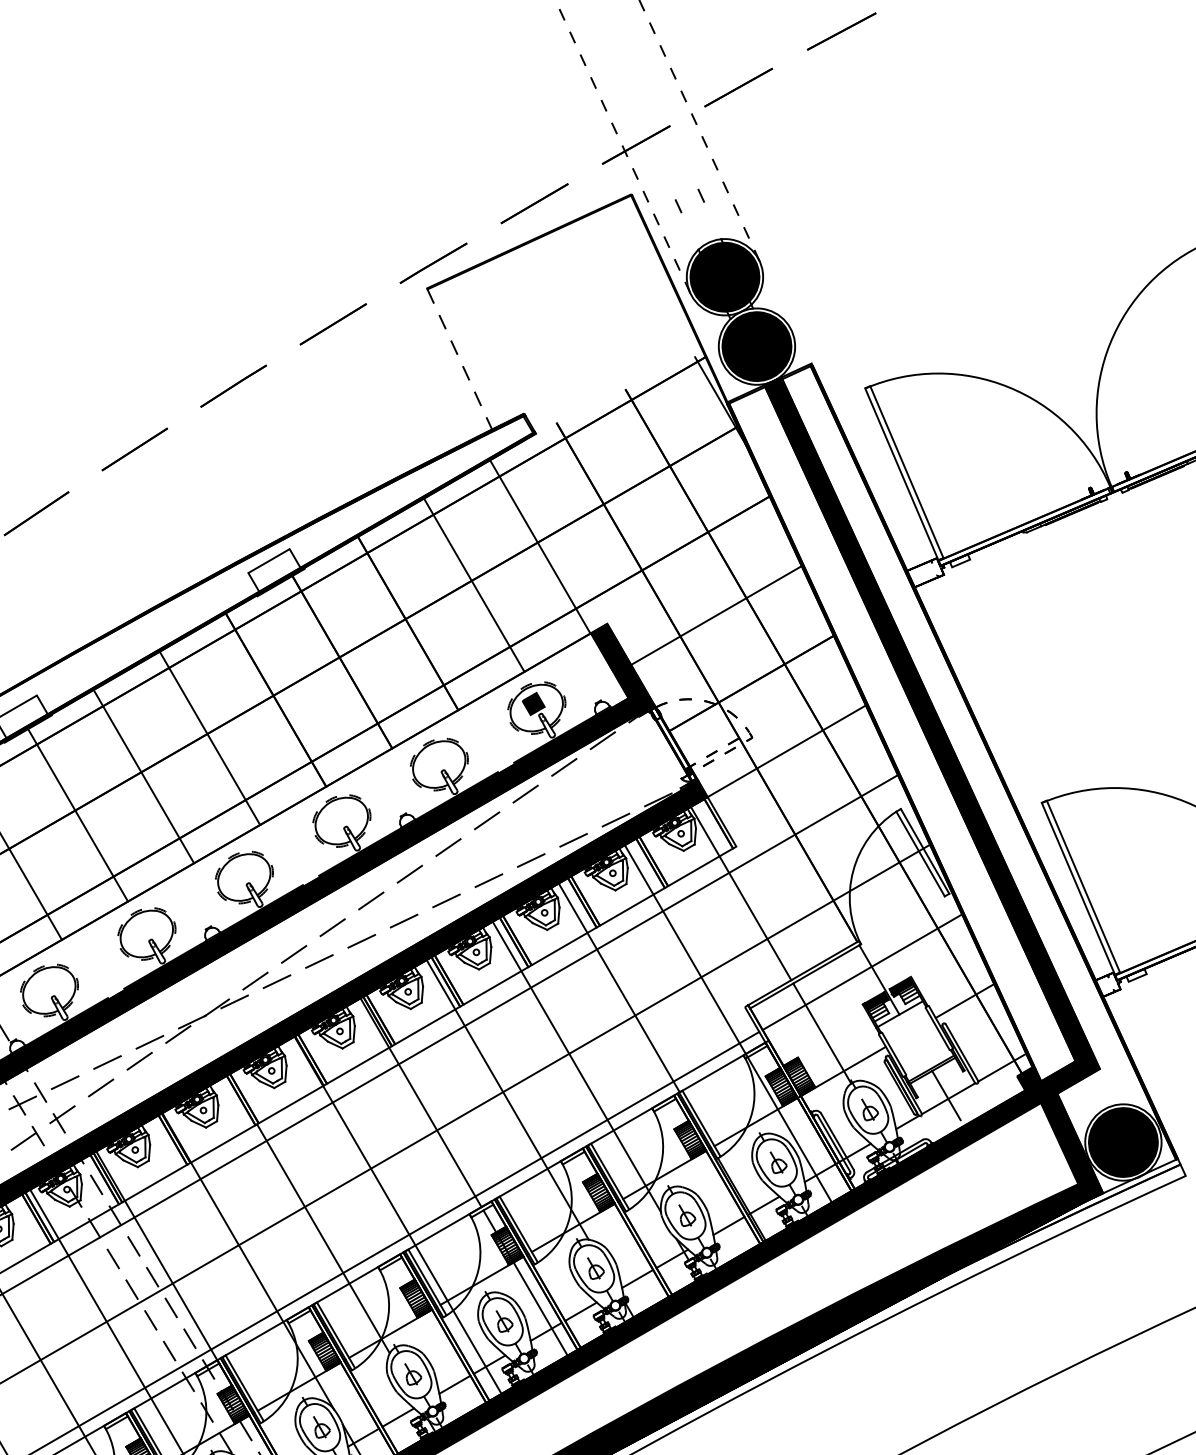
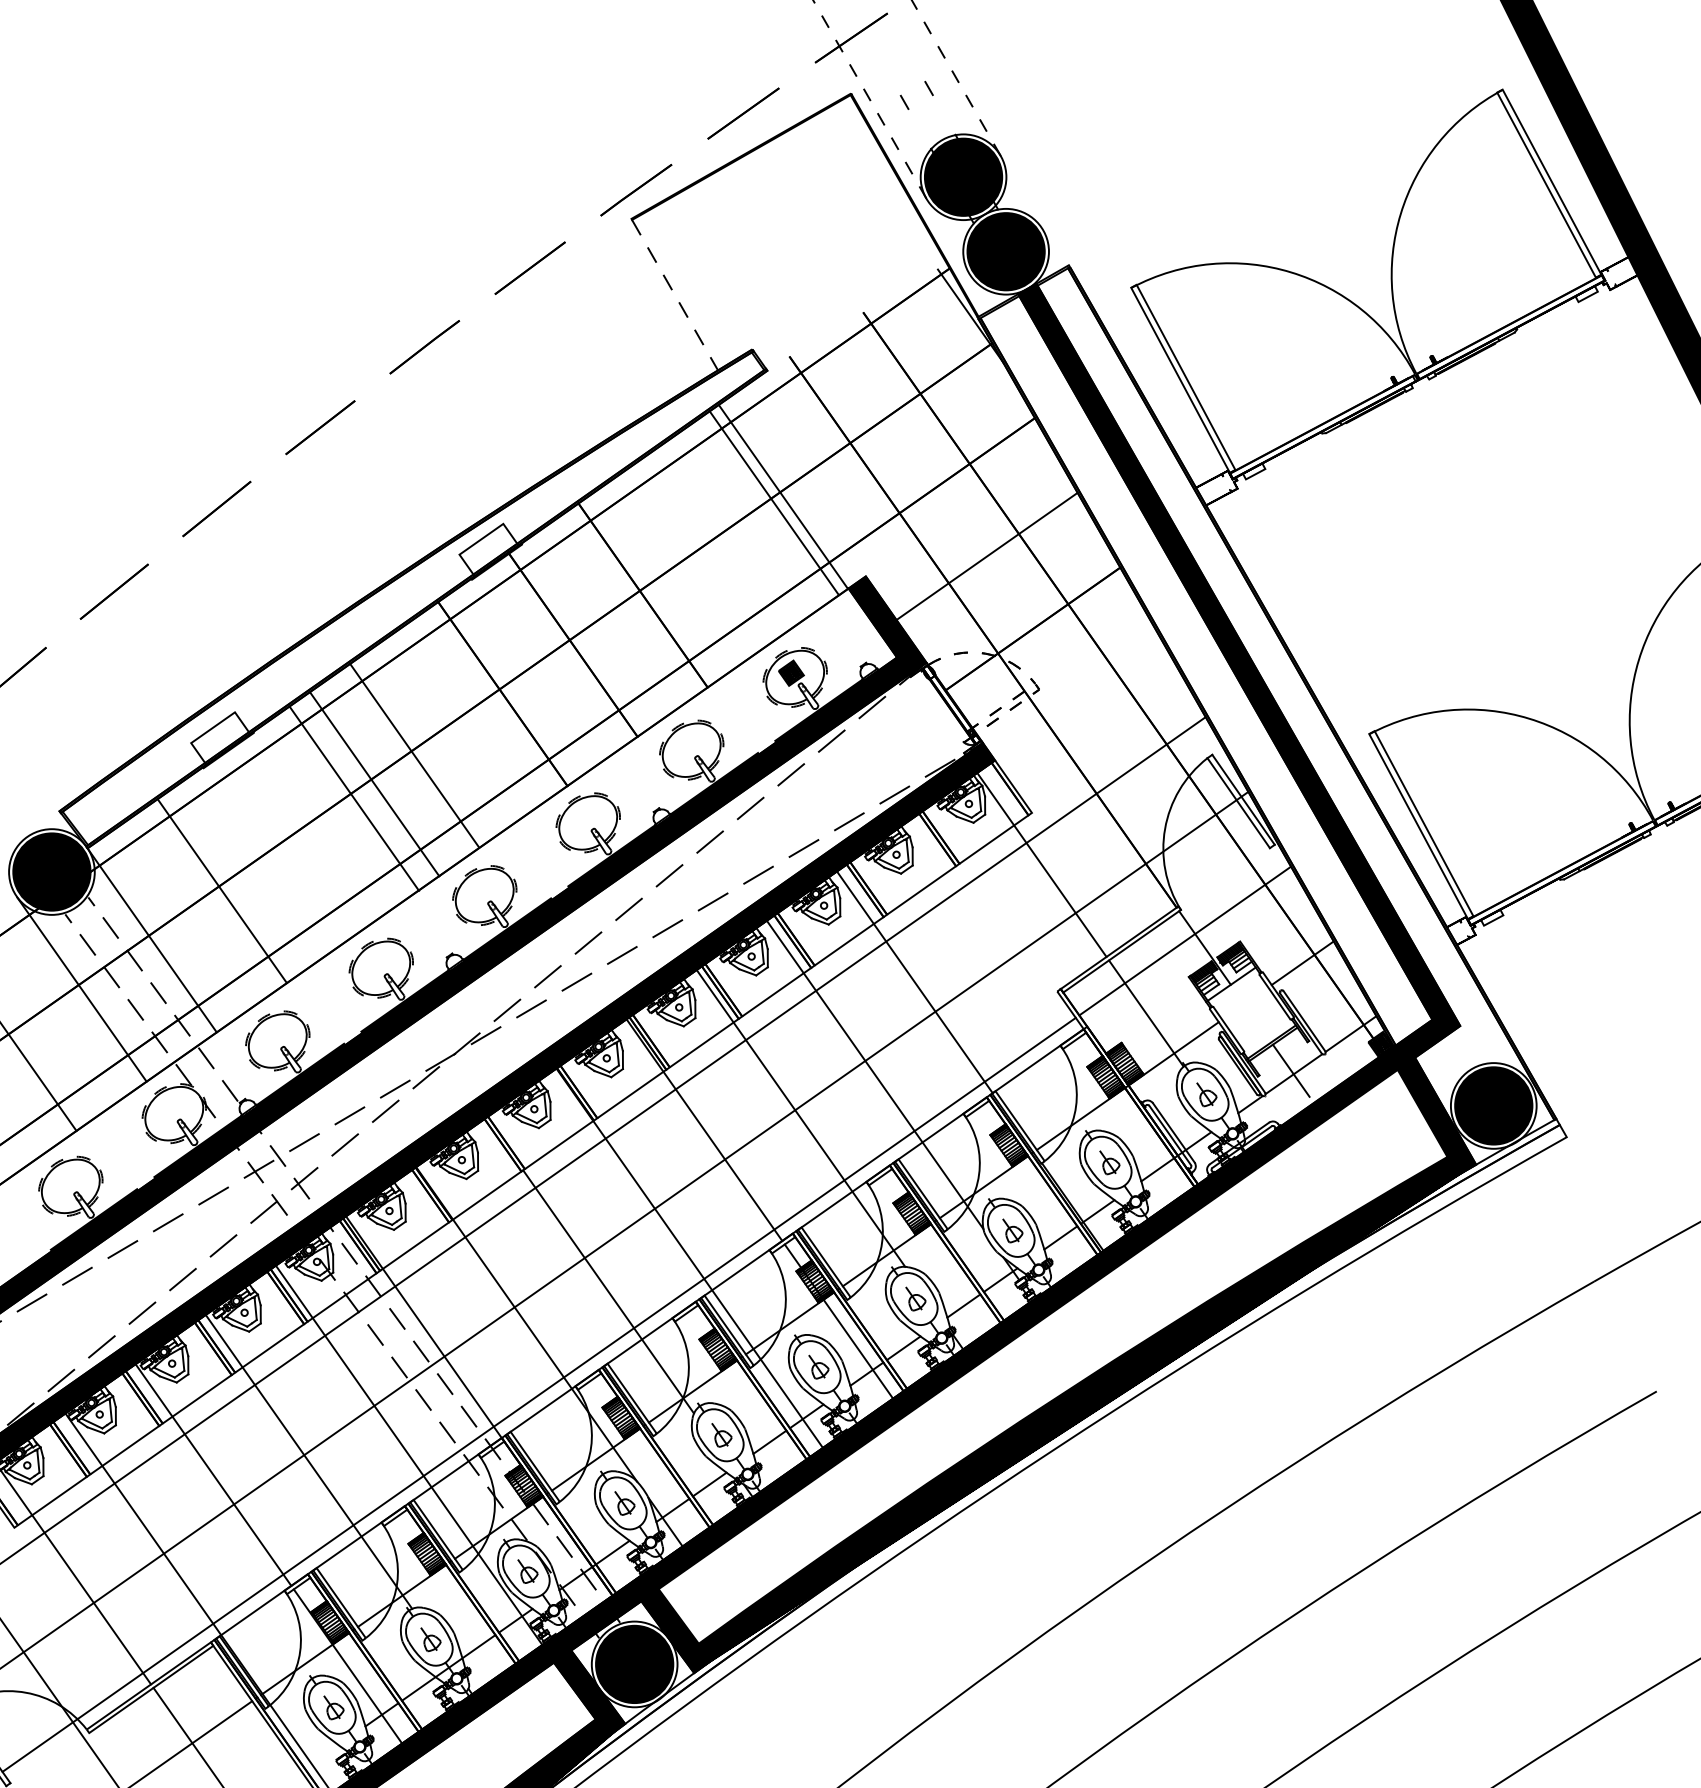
line: (473, 585) -> (773, 503), moved
line: (209, 738) -> (374, 784), moved
line: (787, 751) -> (1079, 701), removed
line: (143, 776) -> (414, 755), moved
line: (77, 814) -> (354, 798), moved
line: (728, 1023) -> (1040, 1011), removed

